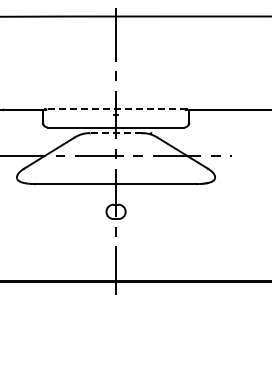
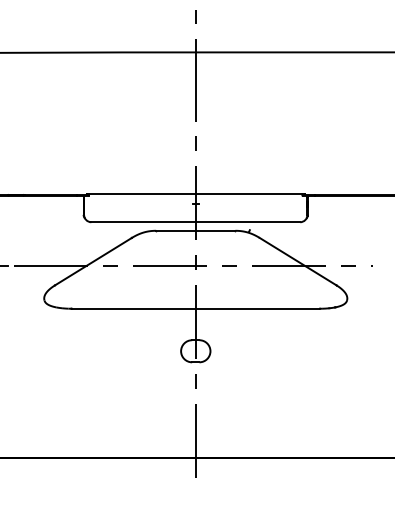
line: (115, 109) -> (194, 194), dashed -> solid
line: (116, 133) -> (196, 231), dashed -> solid

